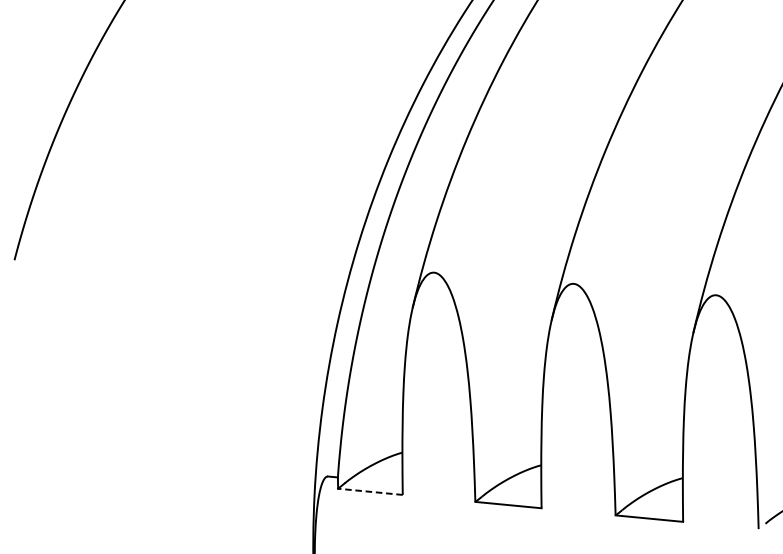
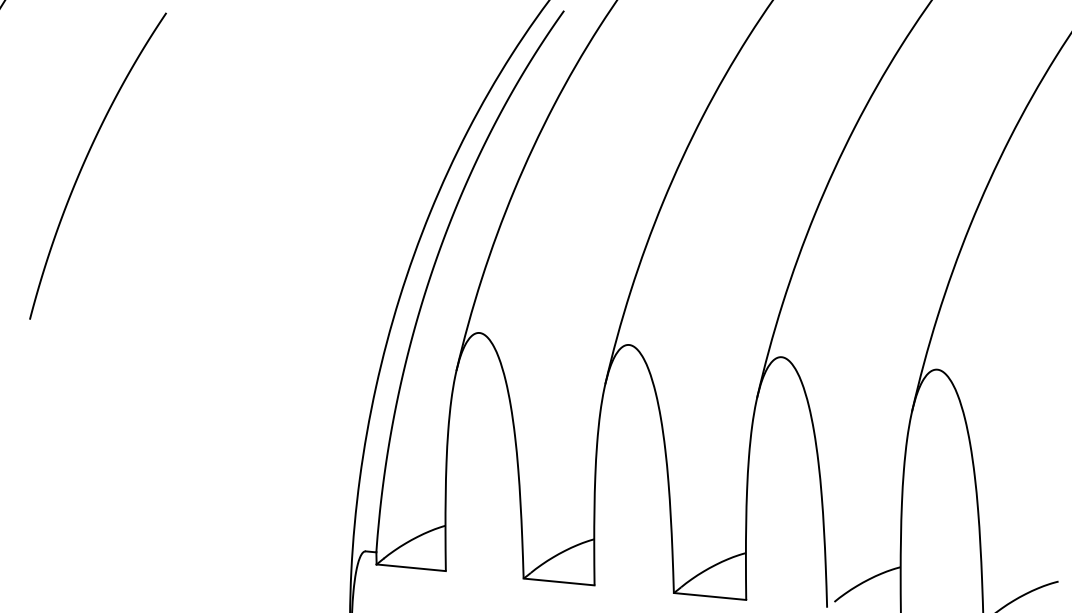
line: (370, 491) -> (411, 567), dashed -> solid

